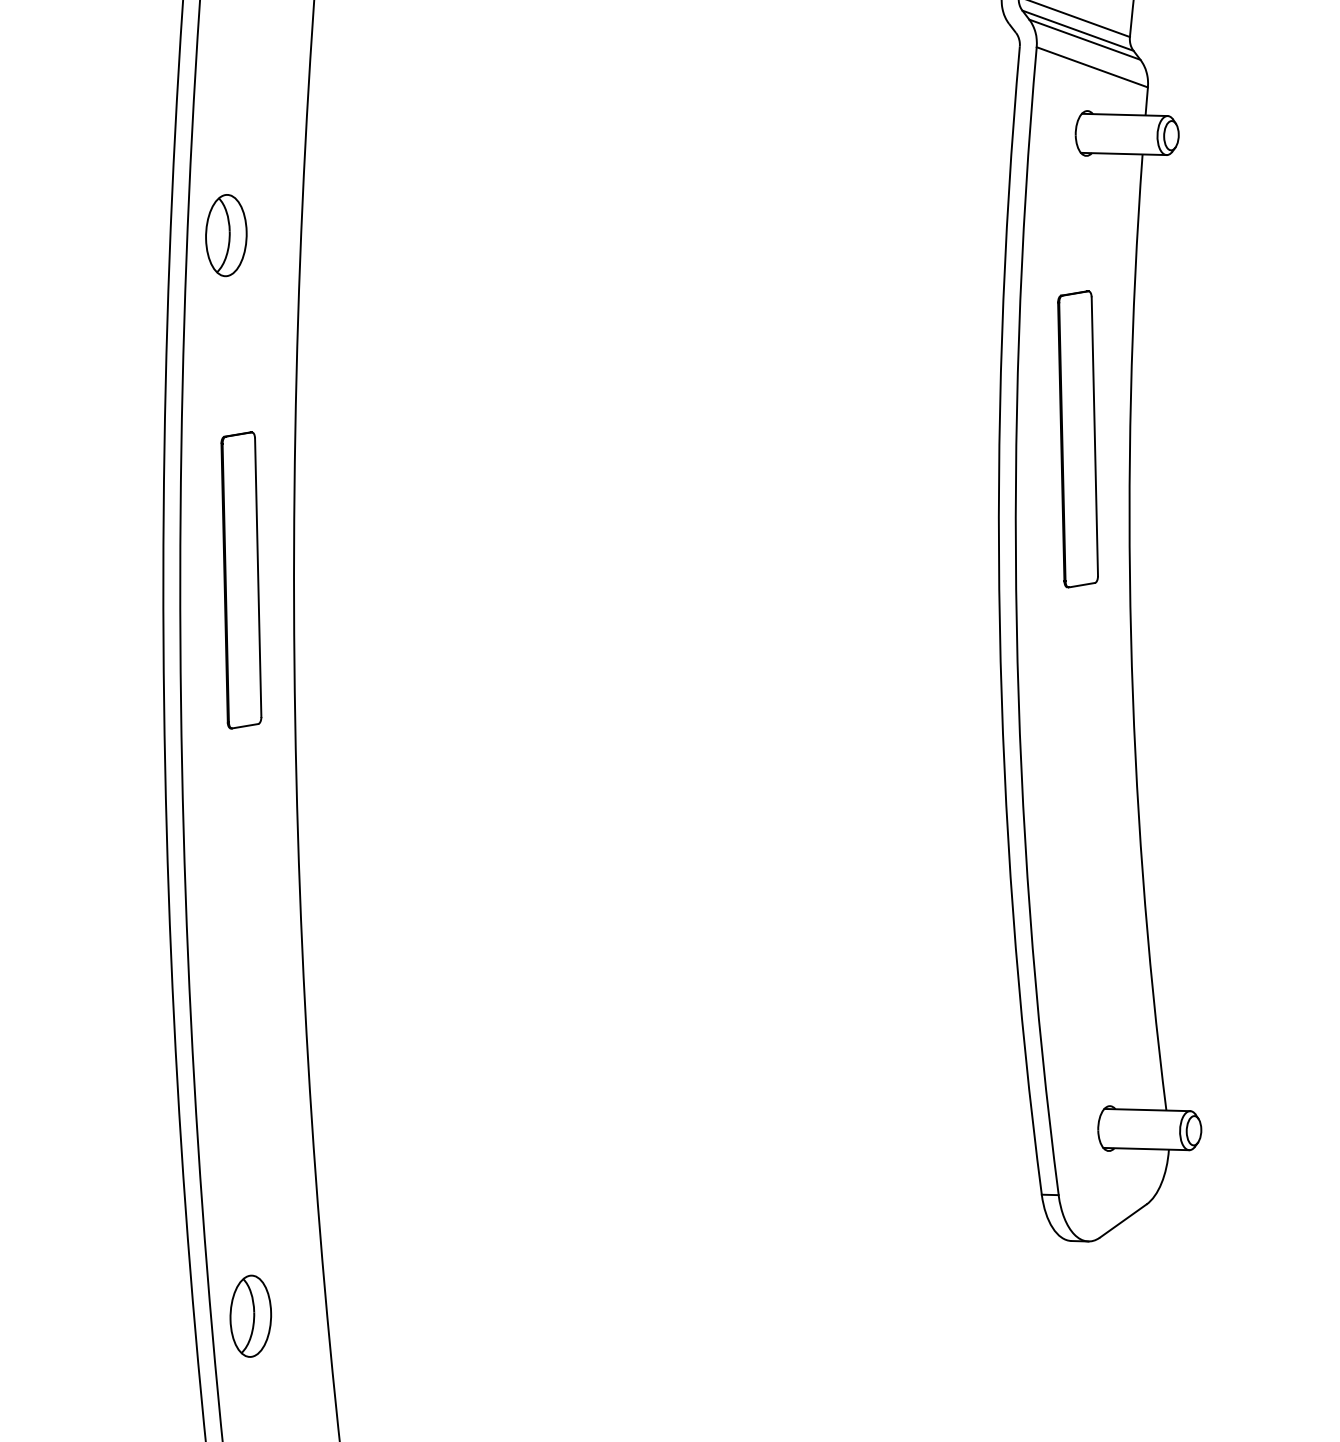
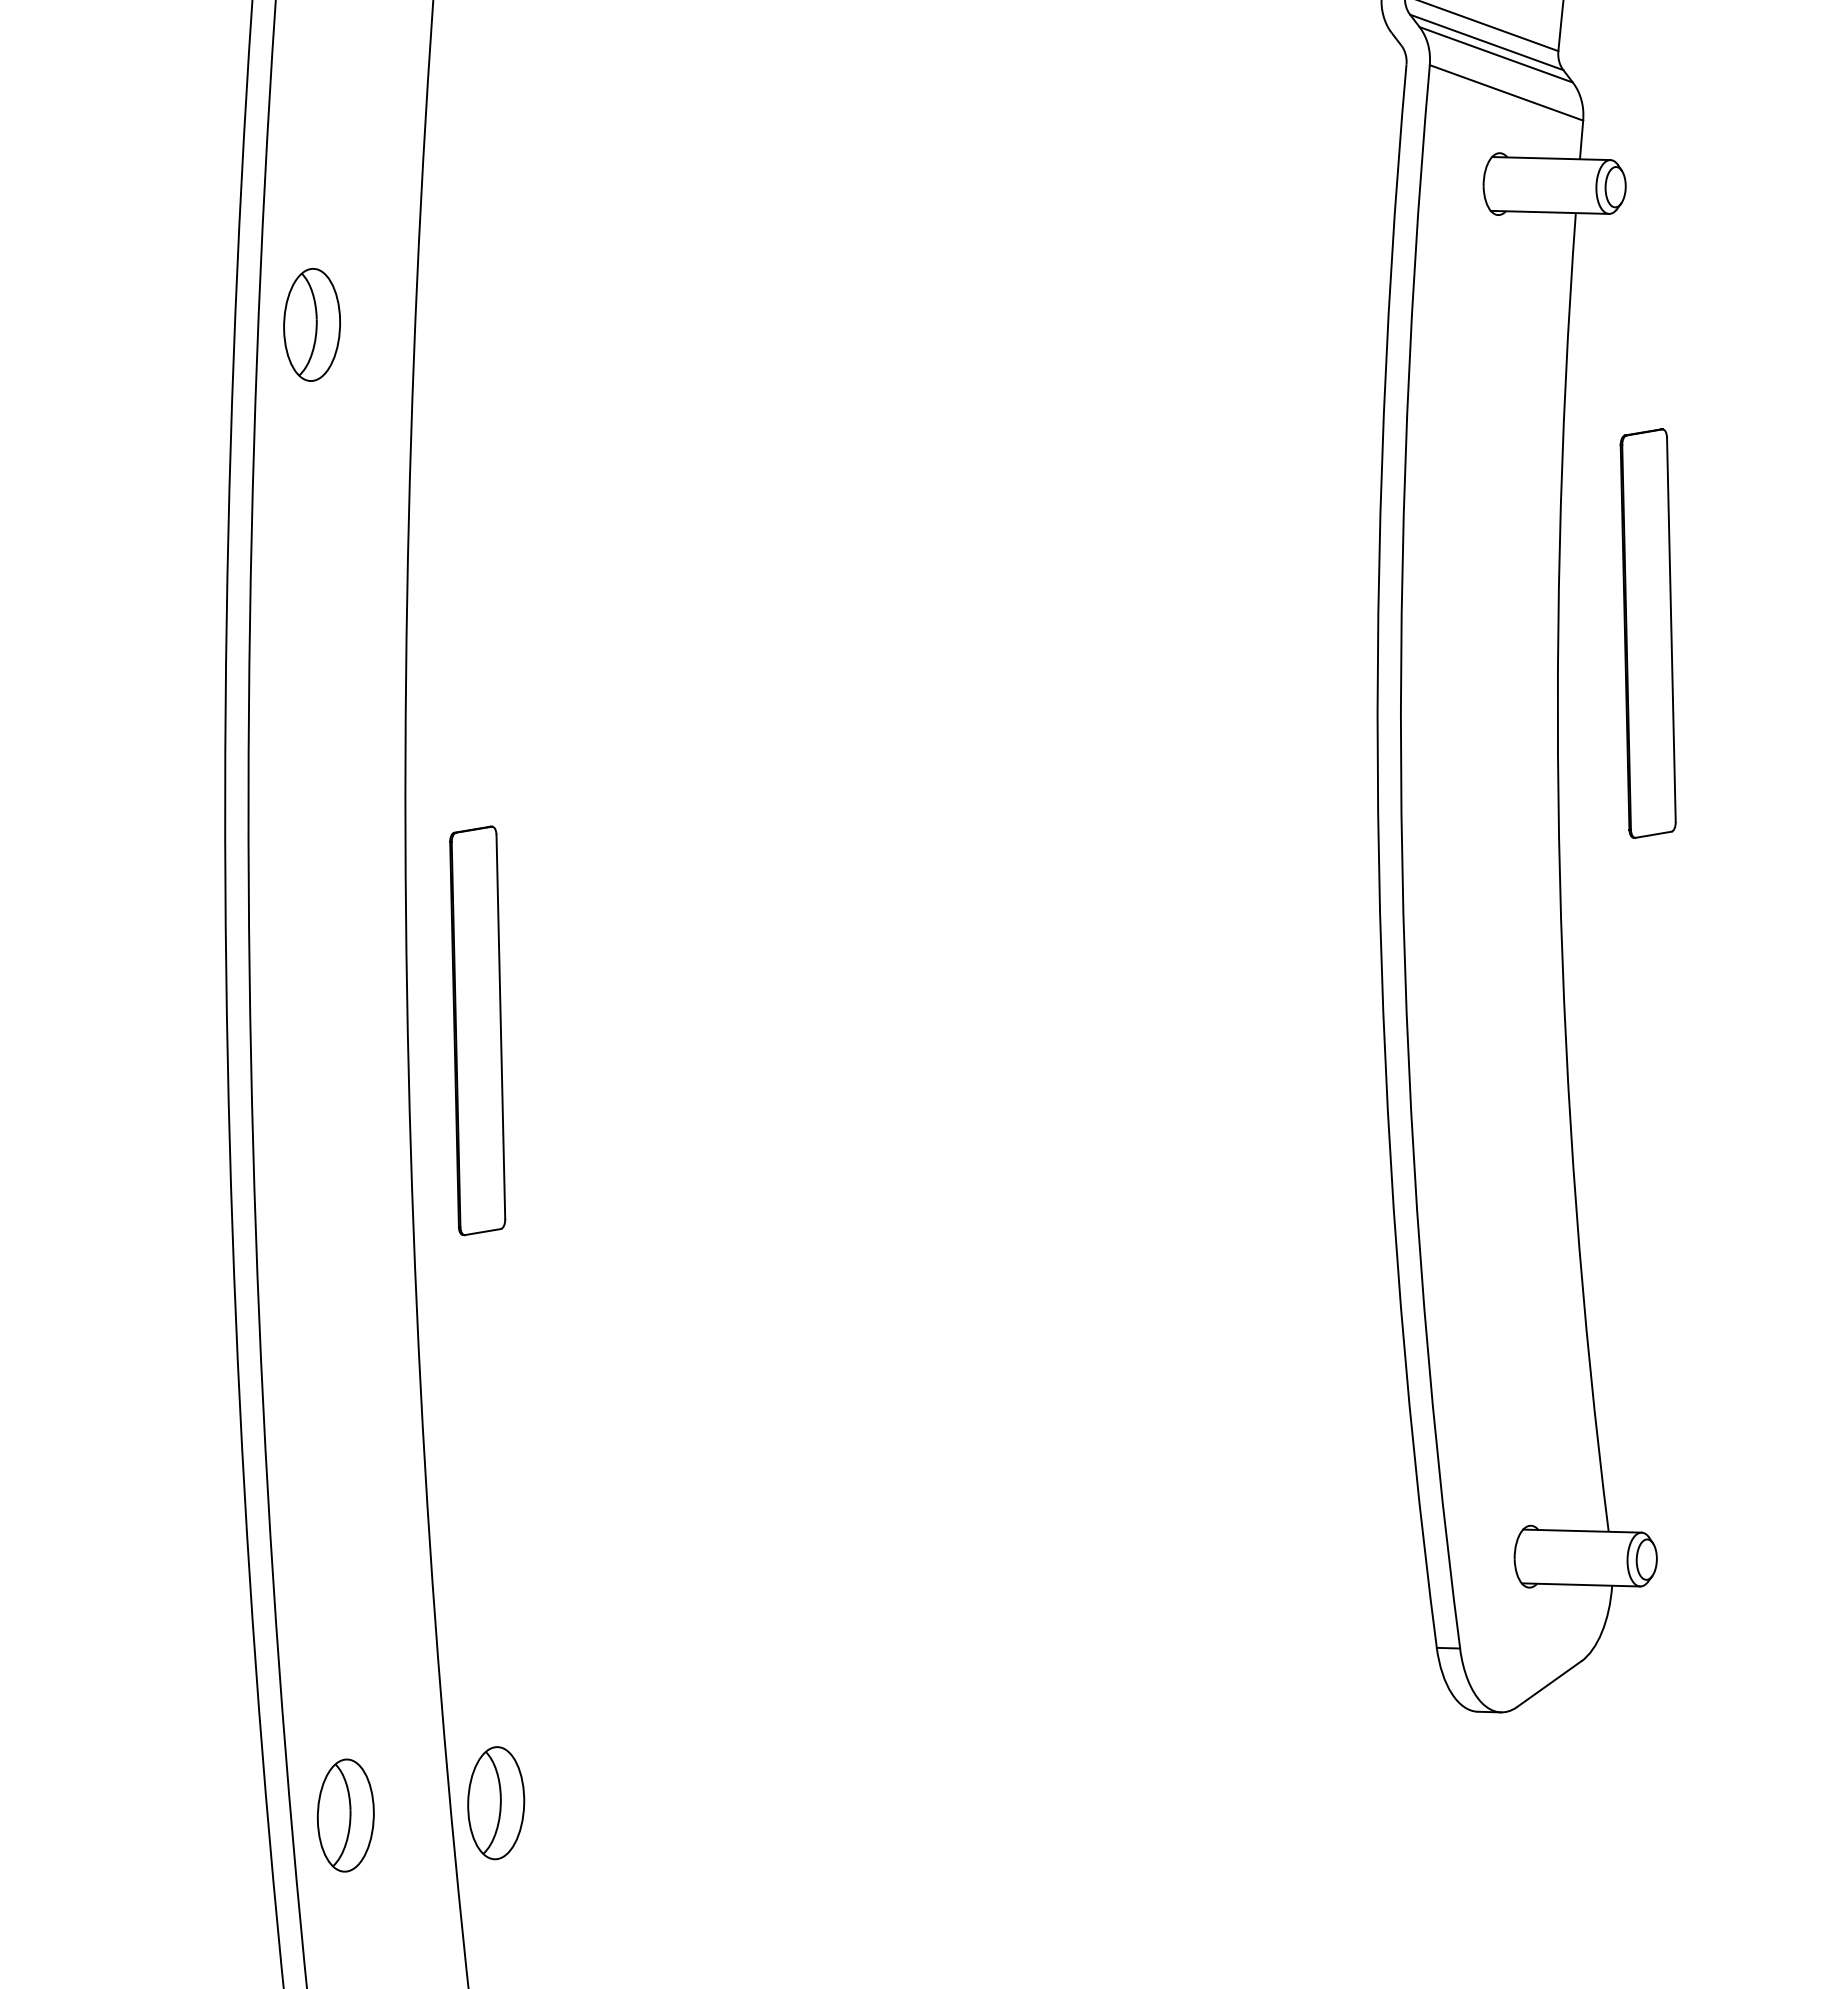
part: (1077, 439) -> (1647, 633), moved
part: (241, 580) -> (477, 1031), moved
part: (359, 1306) -> (495, 1802), added

